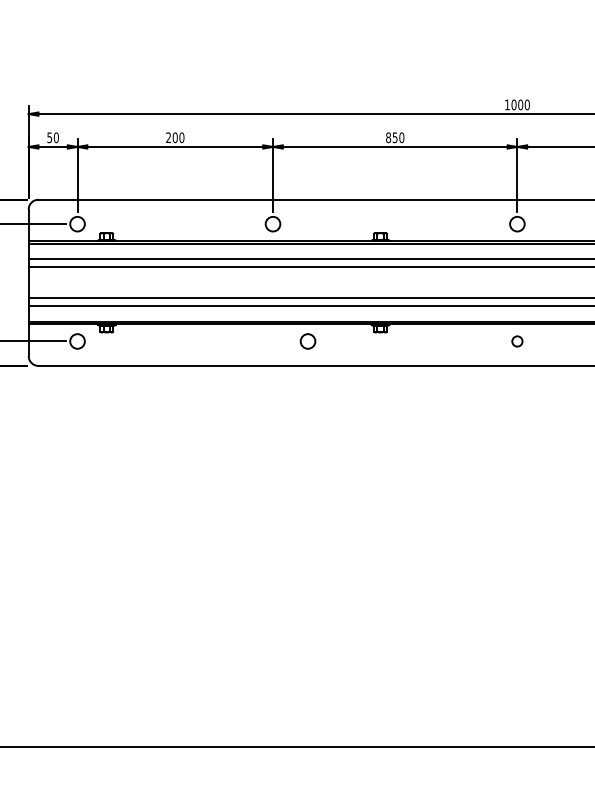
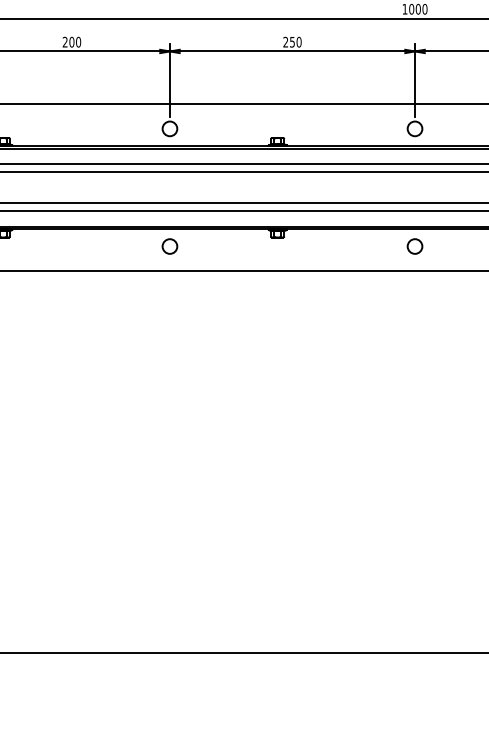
text: (388, 137) -> (285, 41), 850 -> 250
circle: (307, 341) -> (169, 246), moved
circle: (517, 341) -> (415, 246), size x1.43

